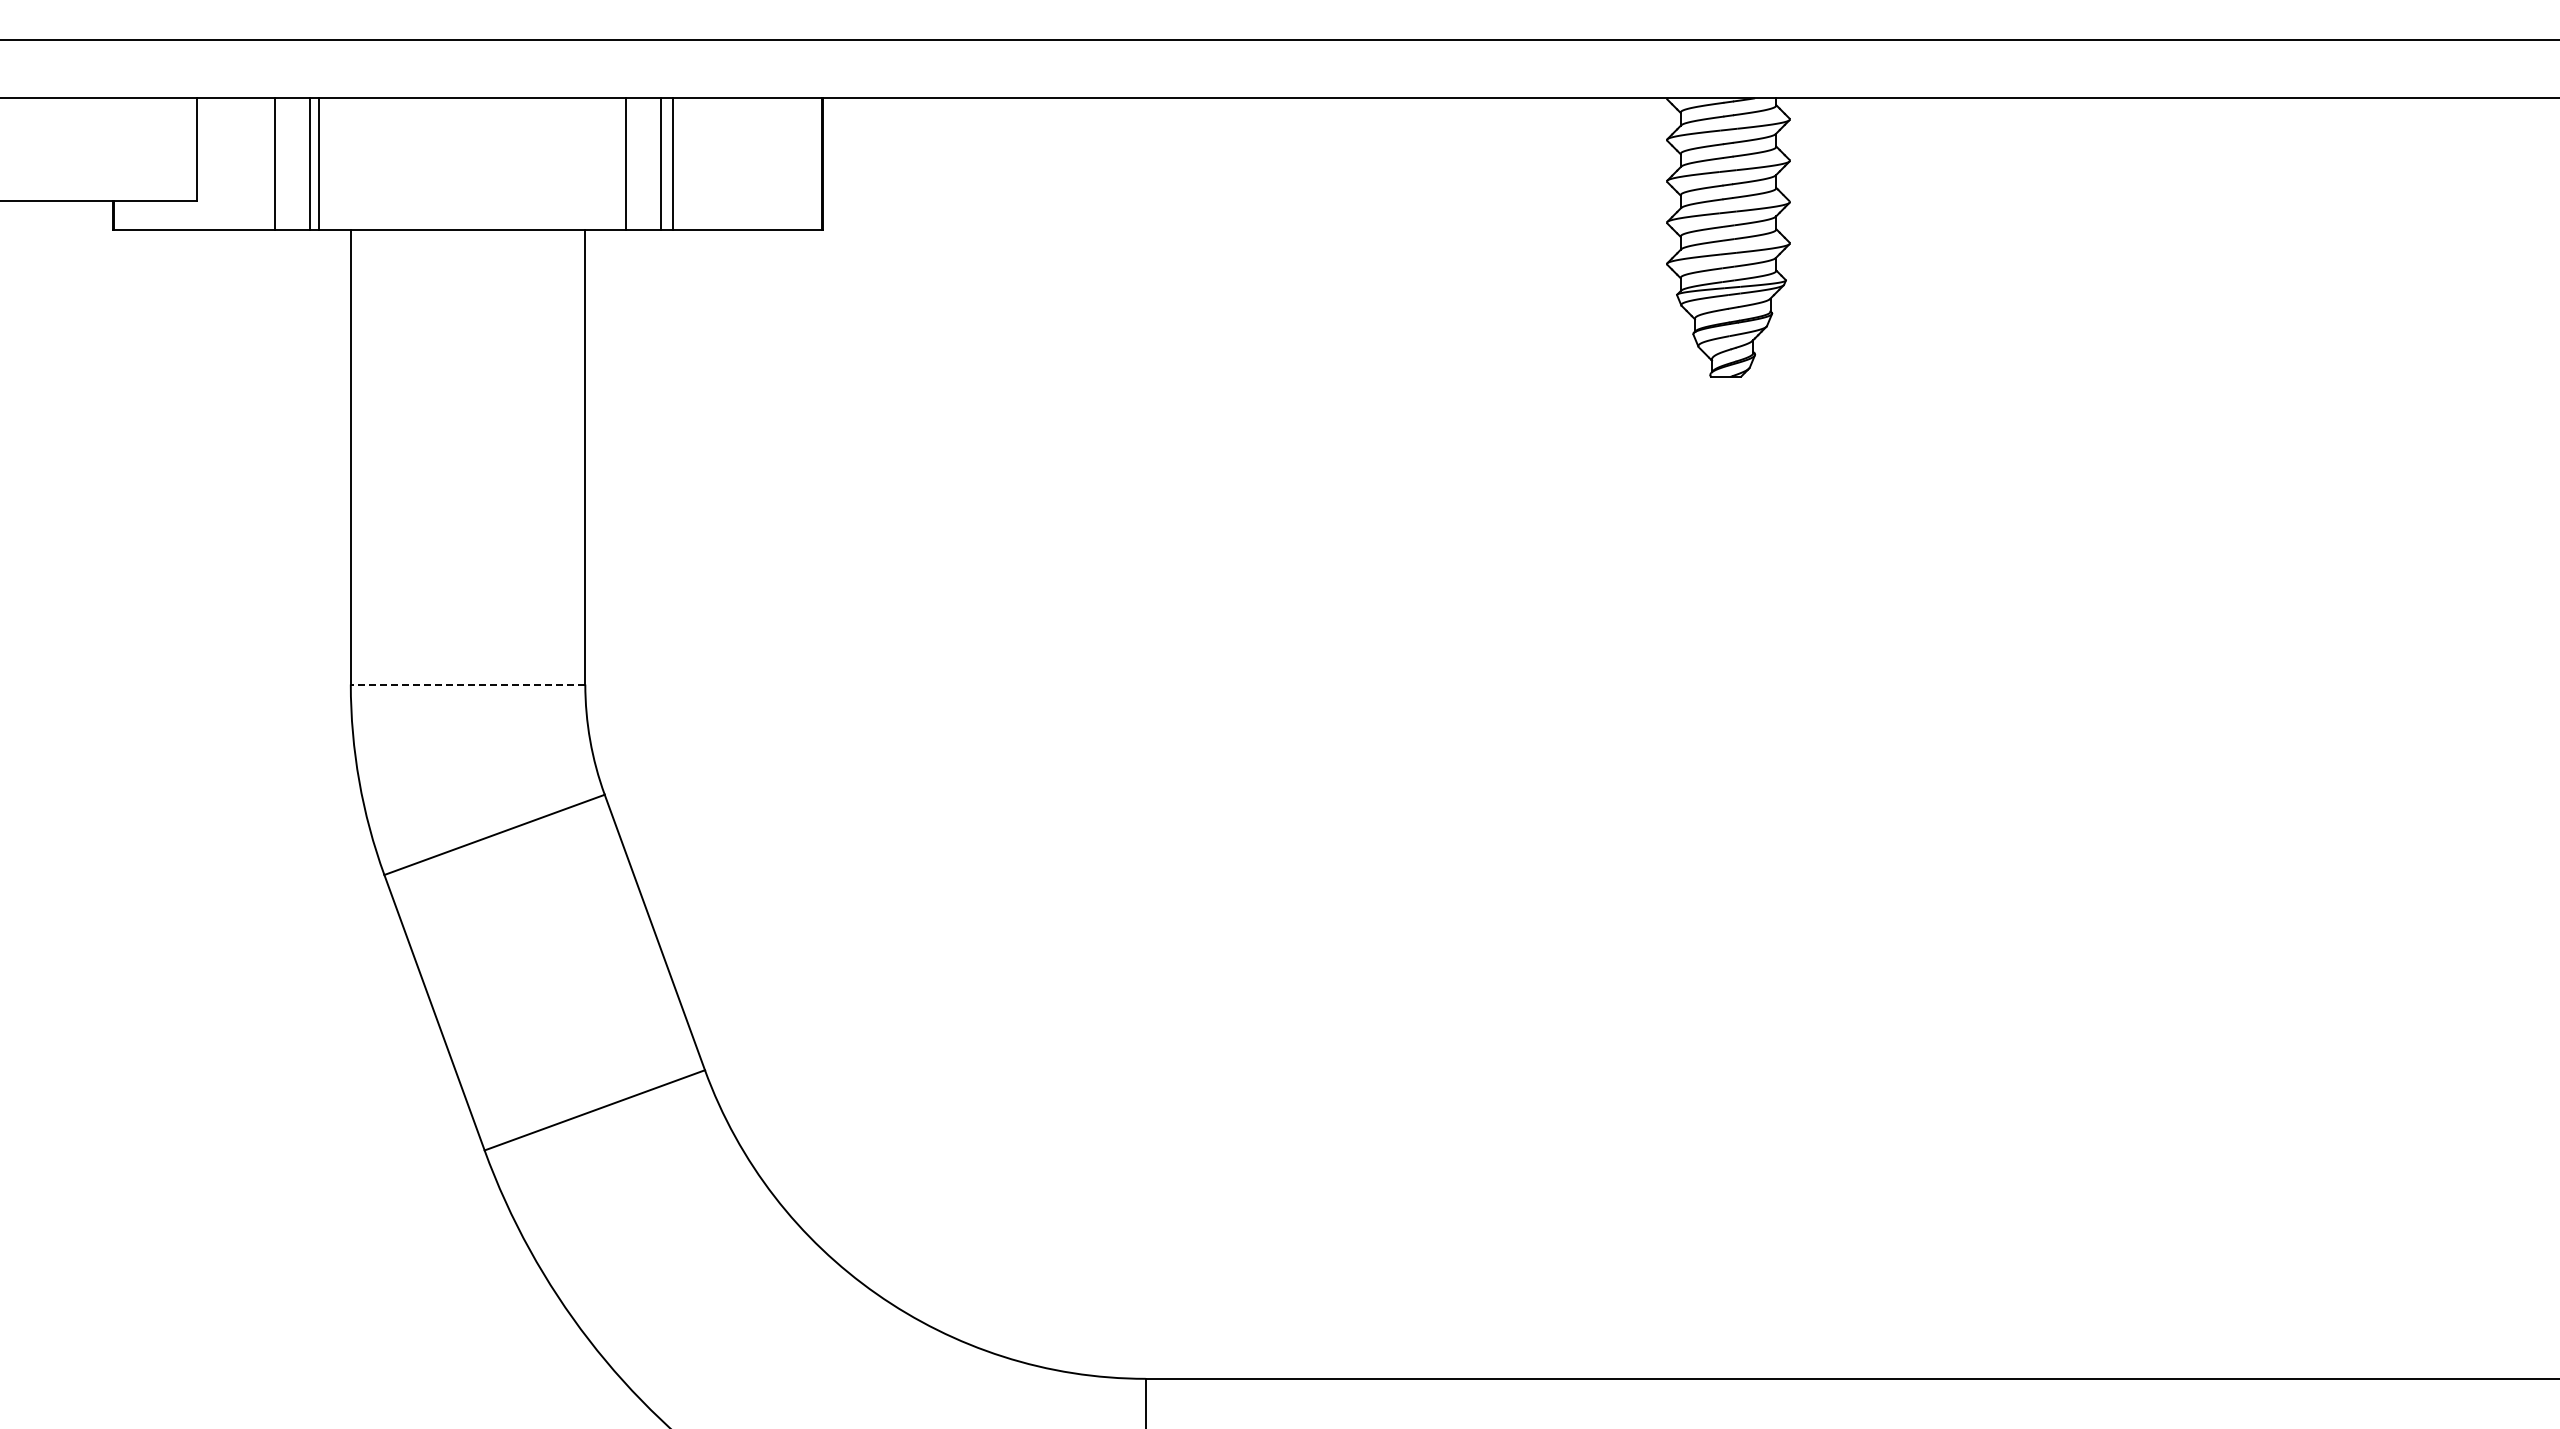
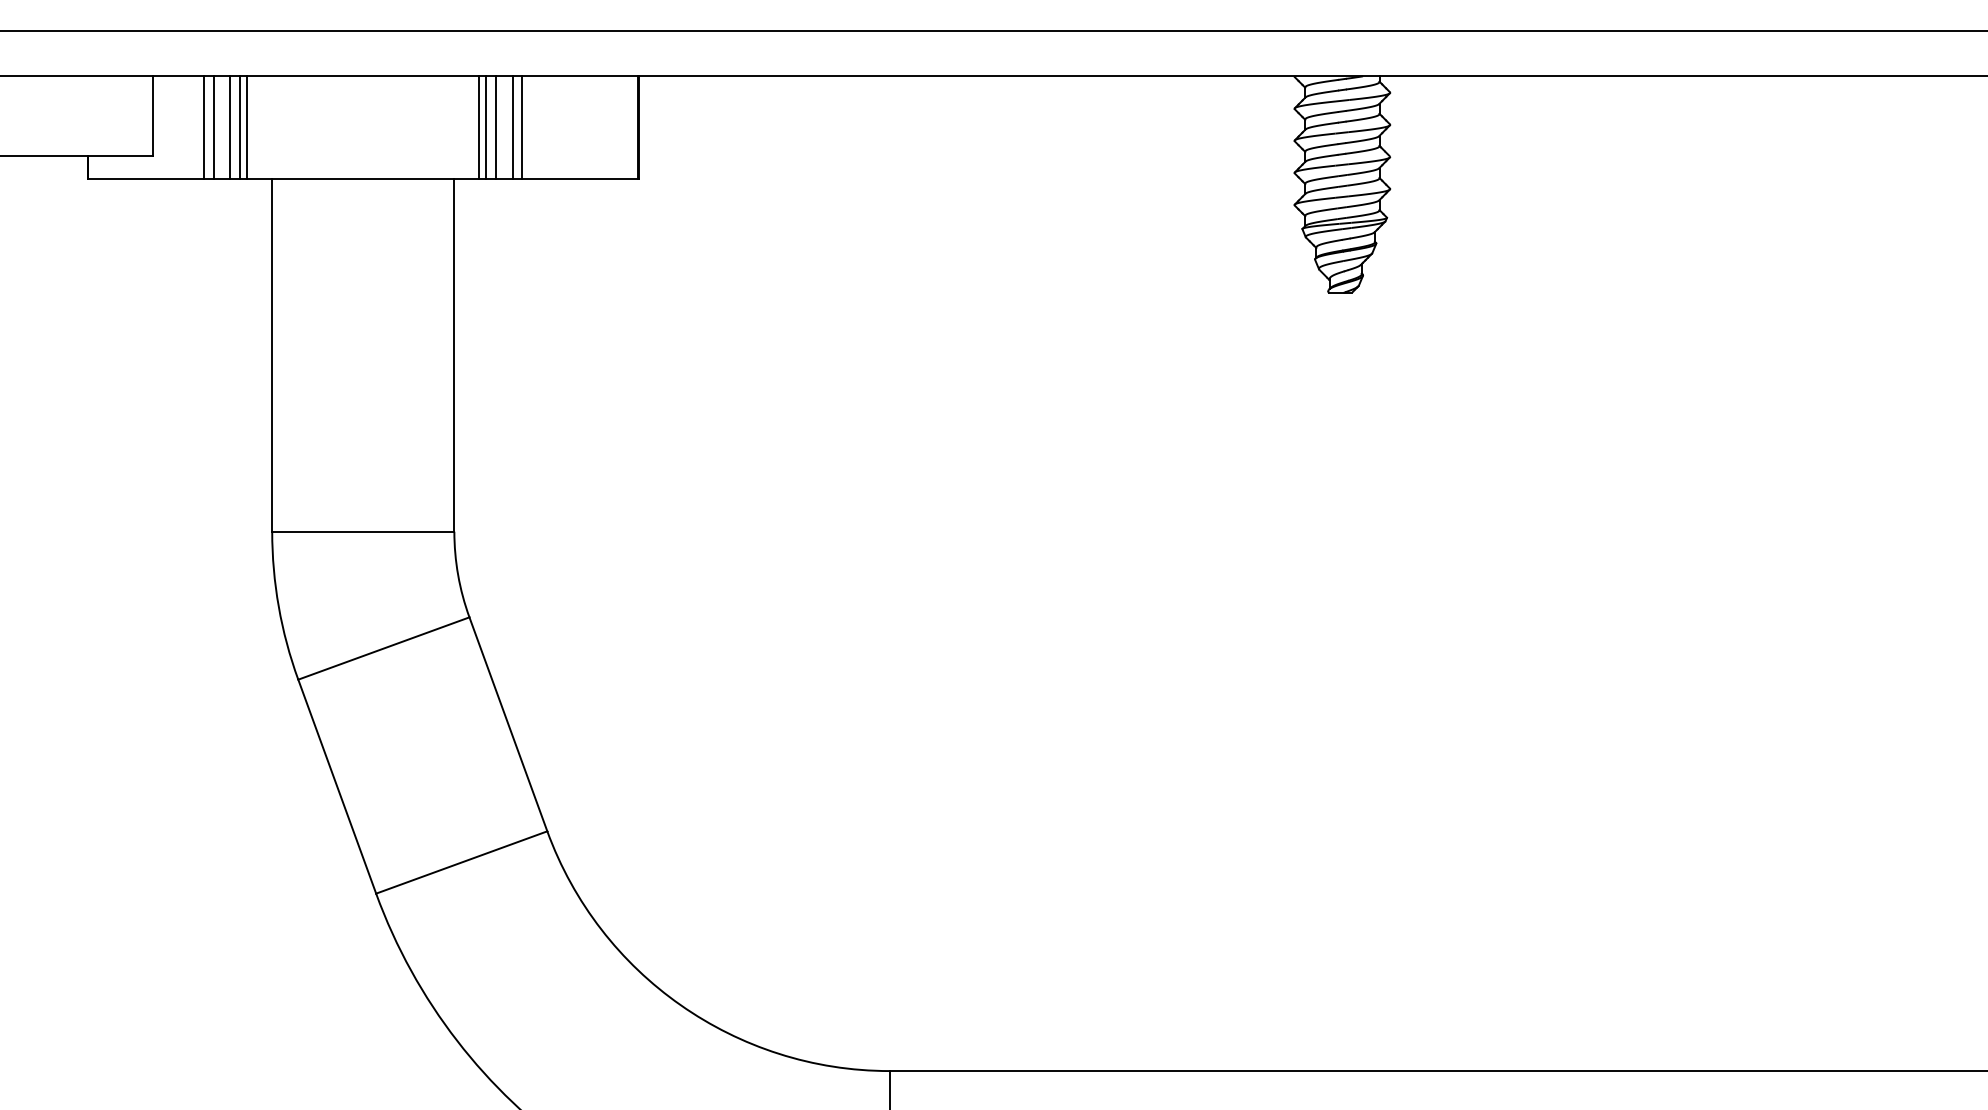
line: (263, 164) -> (204, 127), added
line: (296, 164) -> (230, 127), added
line: (617, 164) -> (479, 127), added
line: (639, 164) -> (496, 127), added
line: (467, 684) -> (362, 531), dashed -> solid

